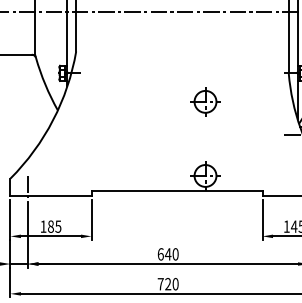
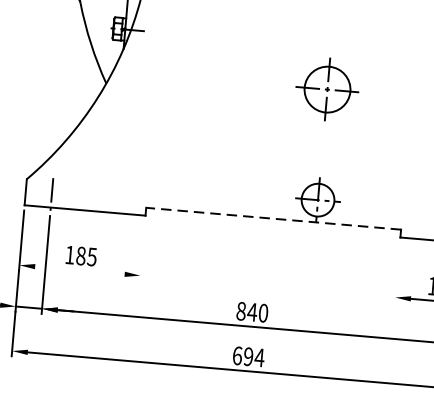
part: (205, 101) -> (327, 89), size x1.4
line: (176, 190) -> (272, 218), solid -> dashed
line: (91, 219) -> (142, 250), removed
line: (262, 219) -> (397, 272), removed
line: (50, 236) -> (79, 270), removed
text: (160, 254) -> (240, 311), 640 -> 840
text: (167, 283) -> (247, 355), 720 -> 694

